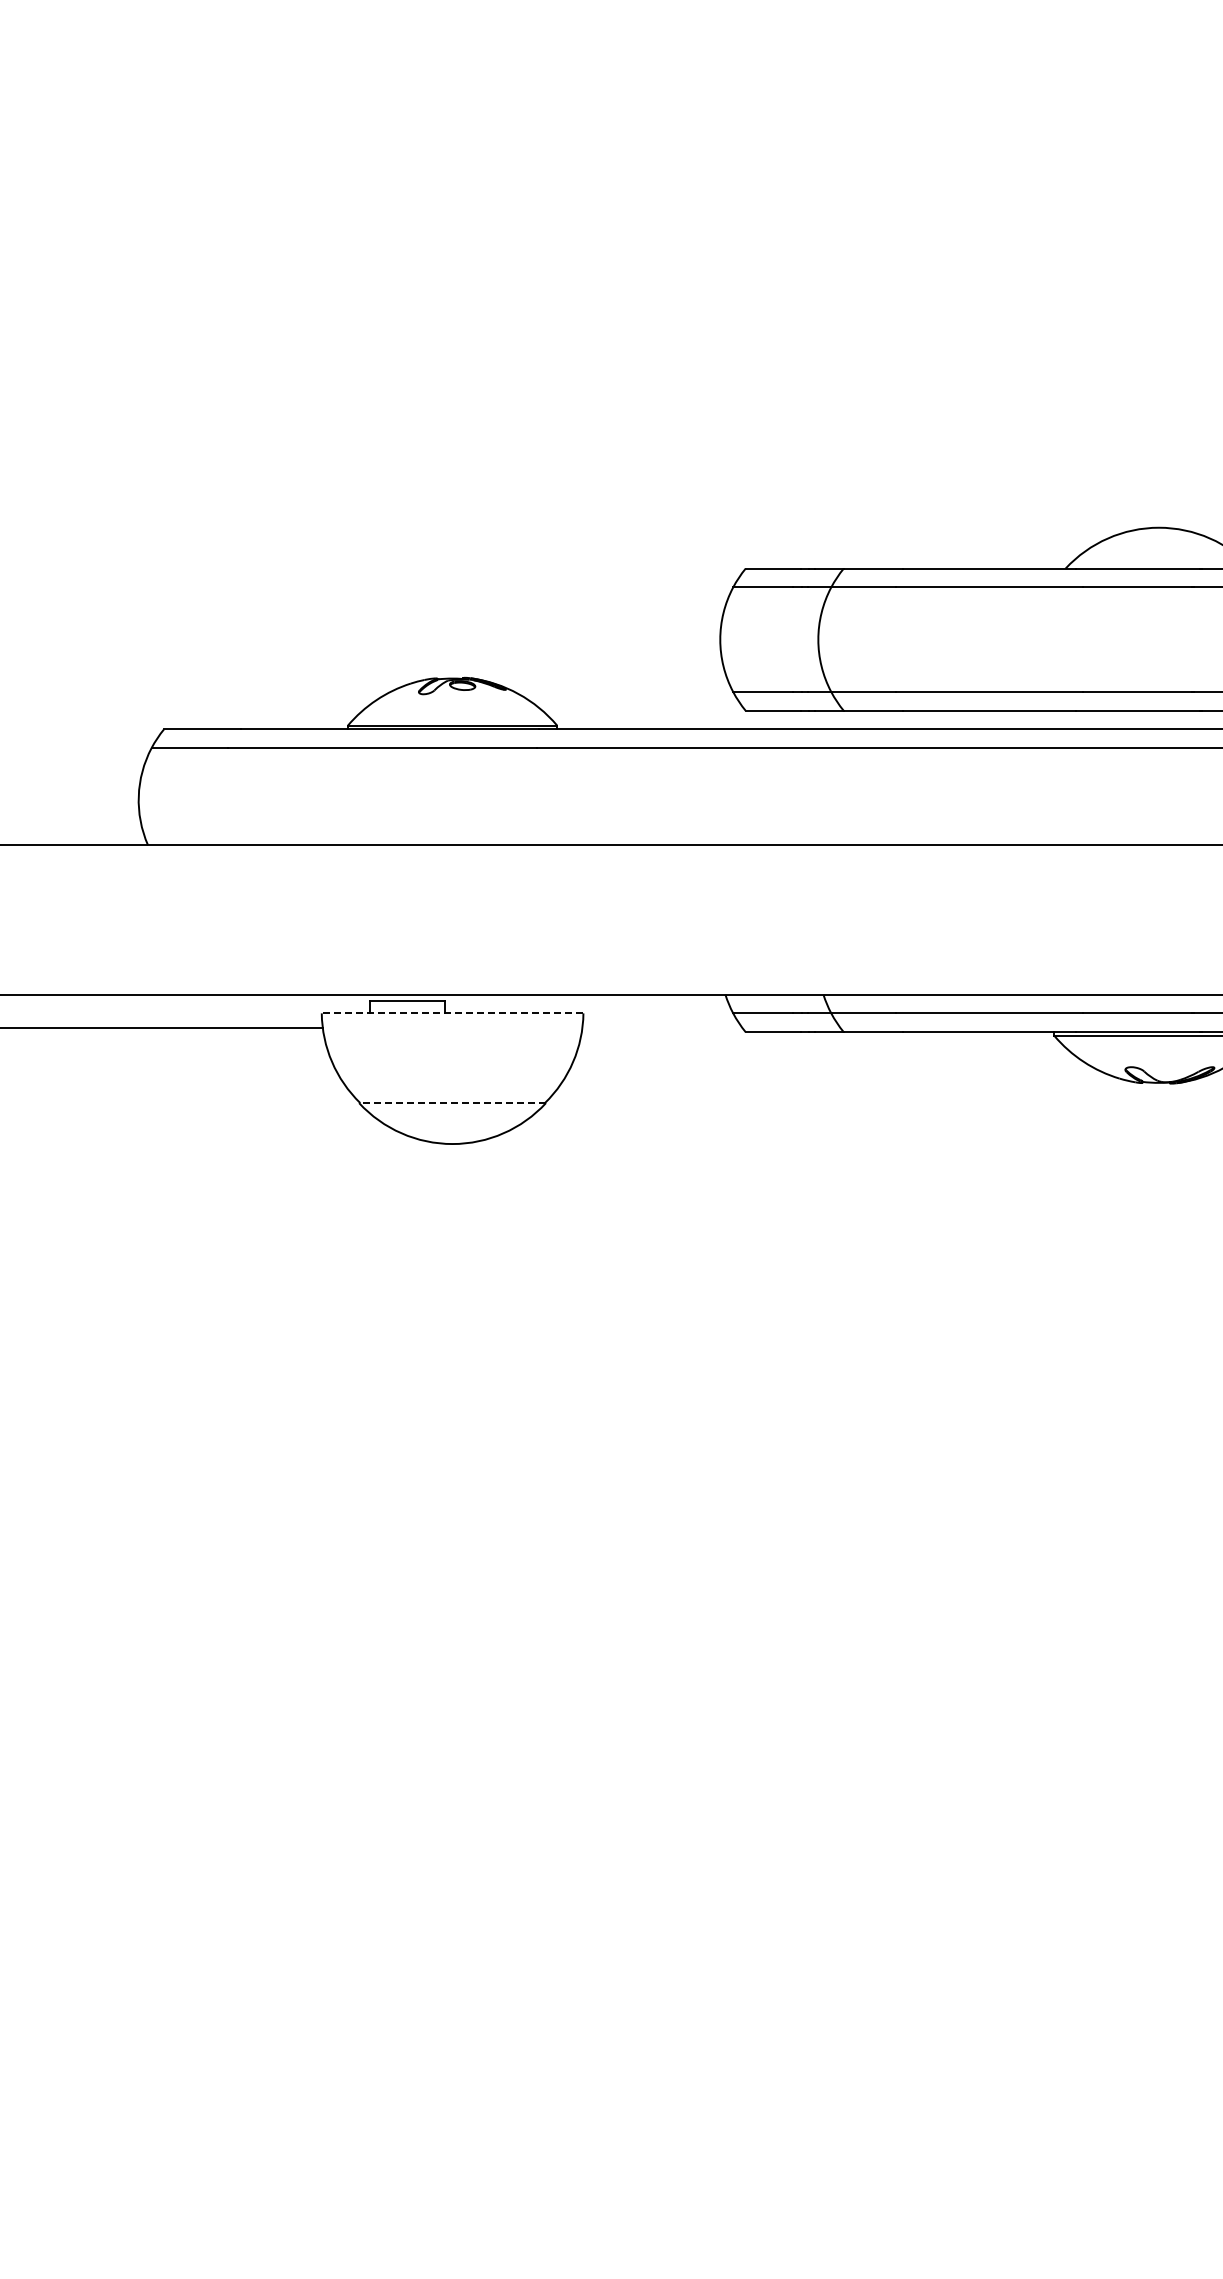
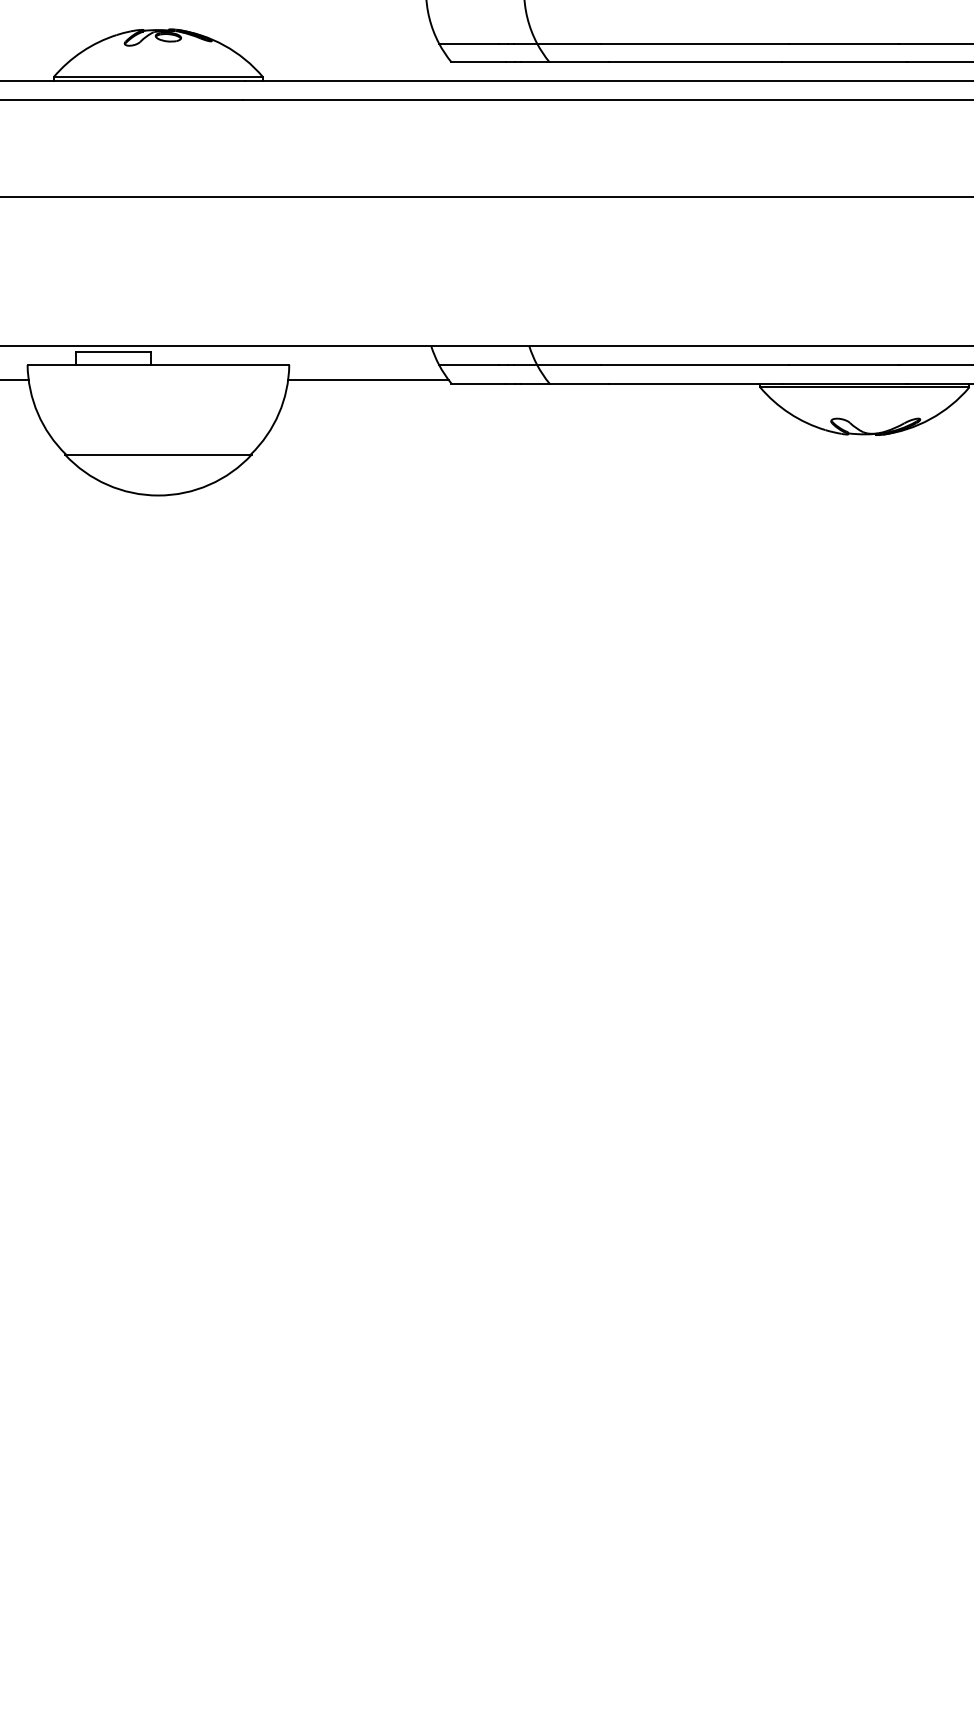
line: (452, 1013) -> (158, 364), dashed -> solid
line: (662, 1028) -> (368, 379), added
line: (452, 1103) -> (158, 454), dashed -> solid

